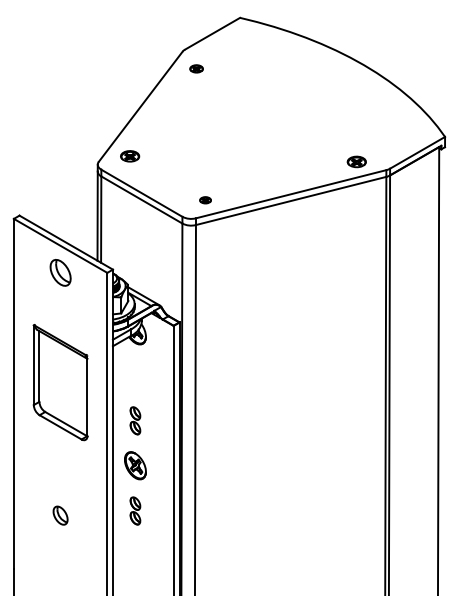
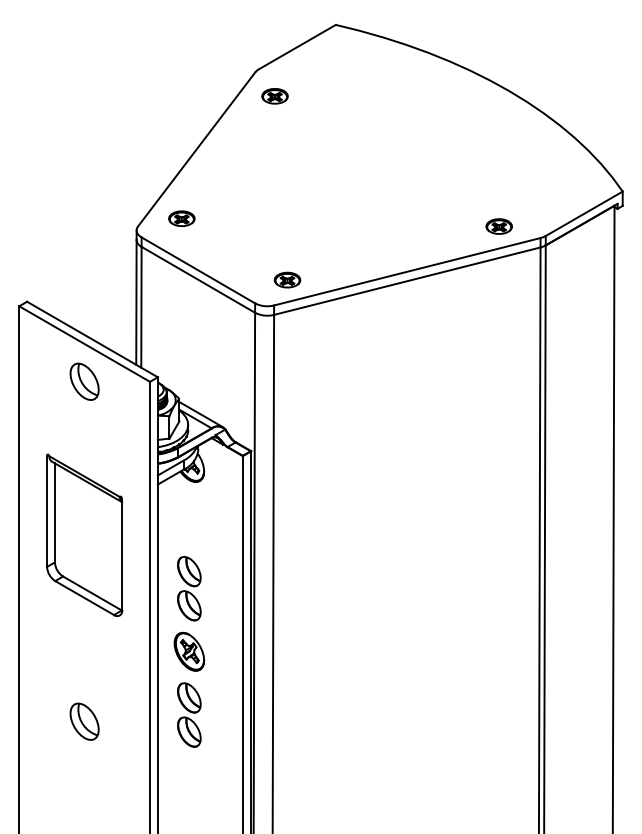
part: (196, 68) -> (274, 95), size x1.43
part: (205, 200) -> (287, 280), size x1.67
part: (135, 420) -> (189, 588), size x1.67
part: (135, 510) -> (189, 714), size x1.67
part: (60, 515) -> (84, 721), size x1.43

